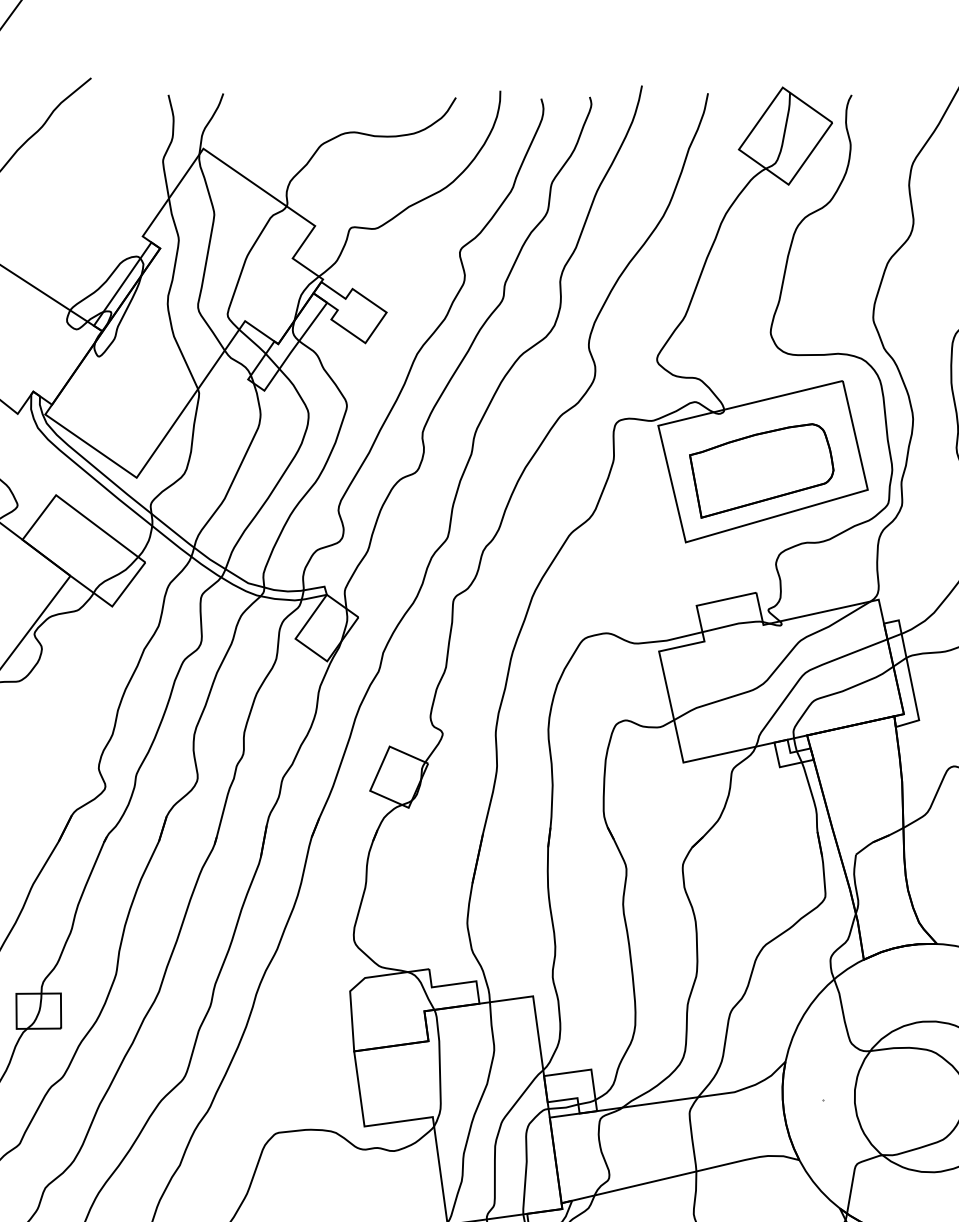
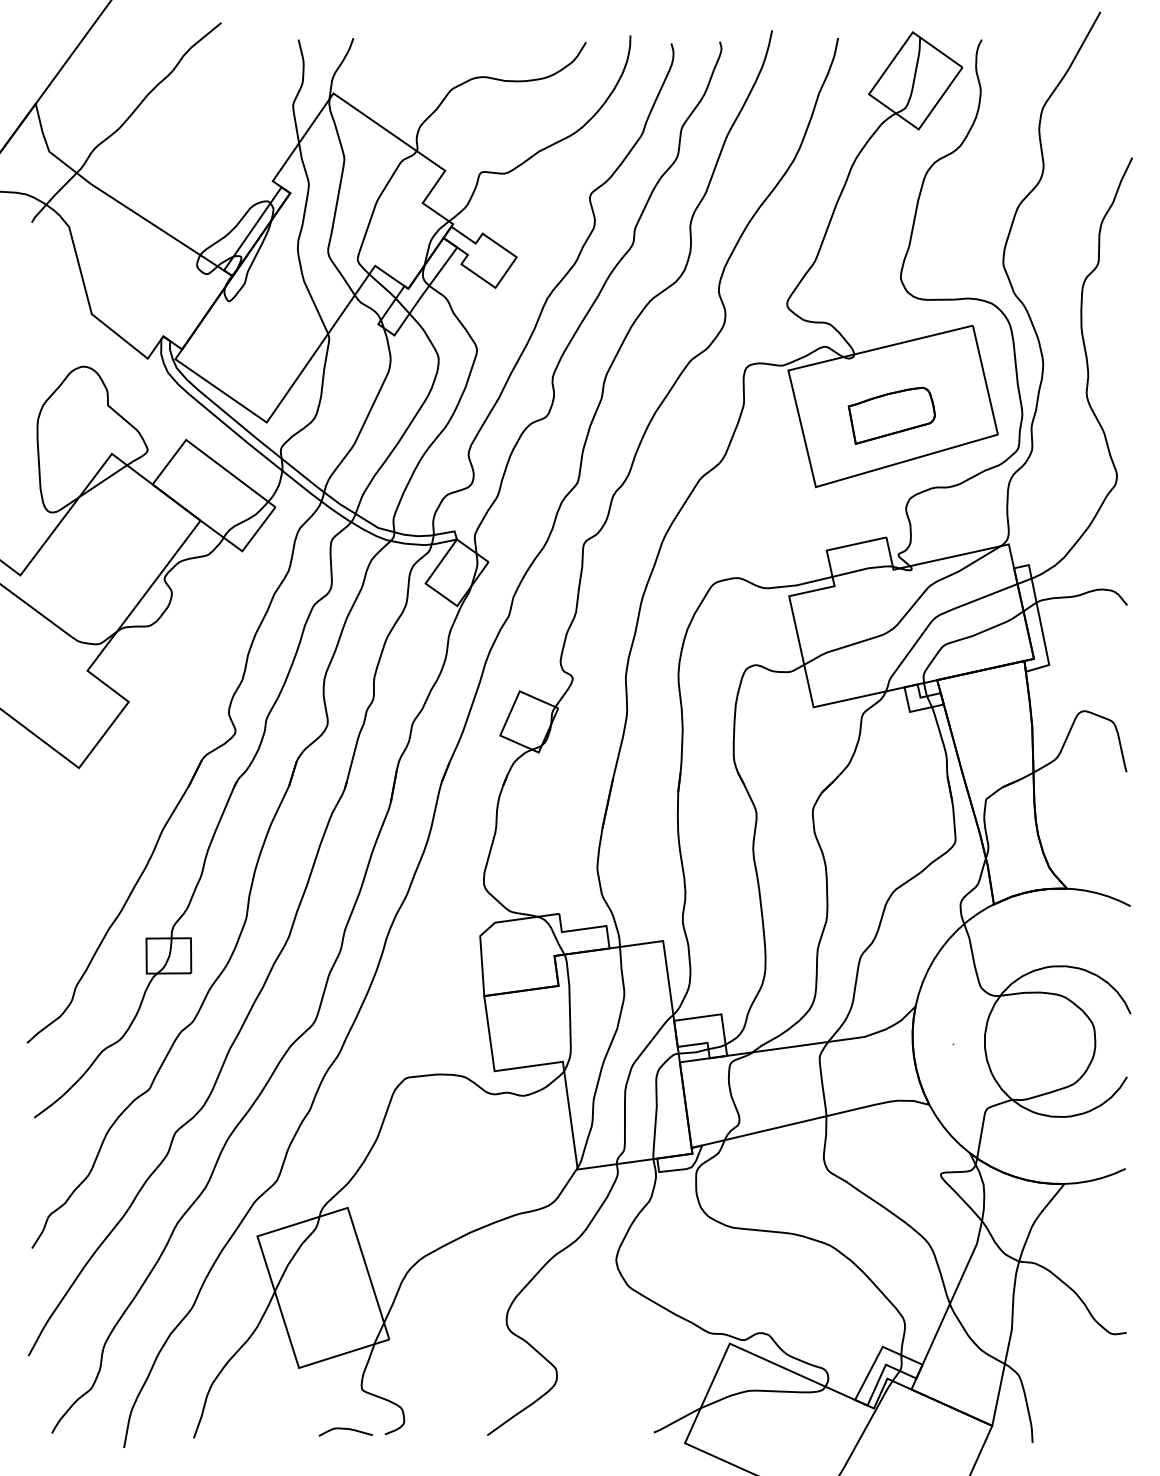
part: (761, 470) -> (891, 415), size x0.6

